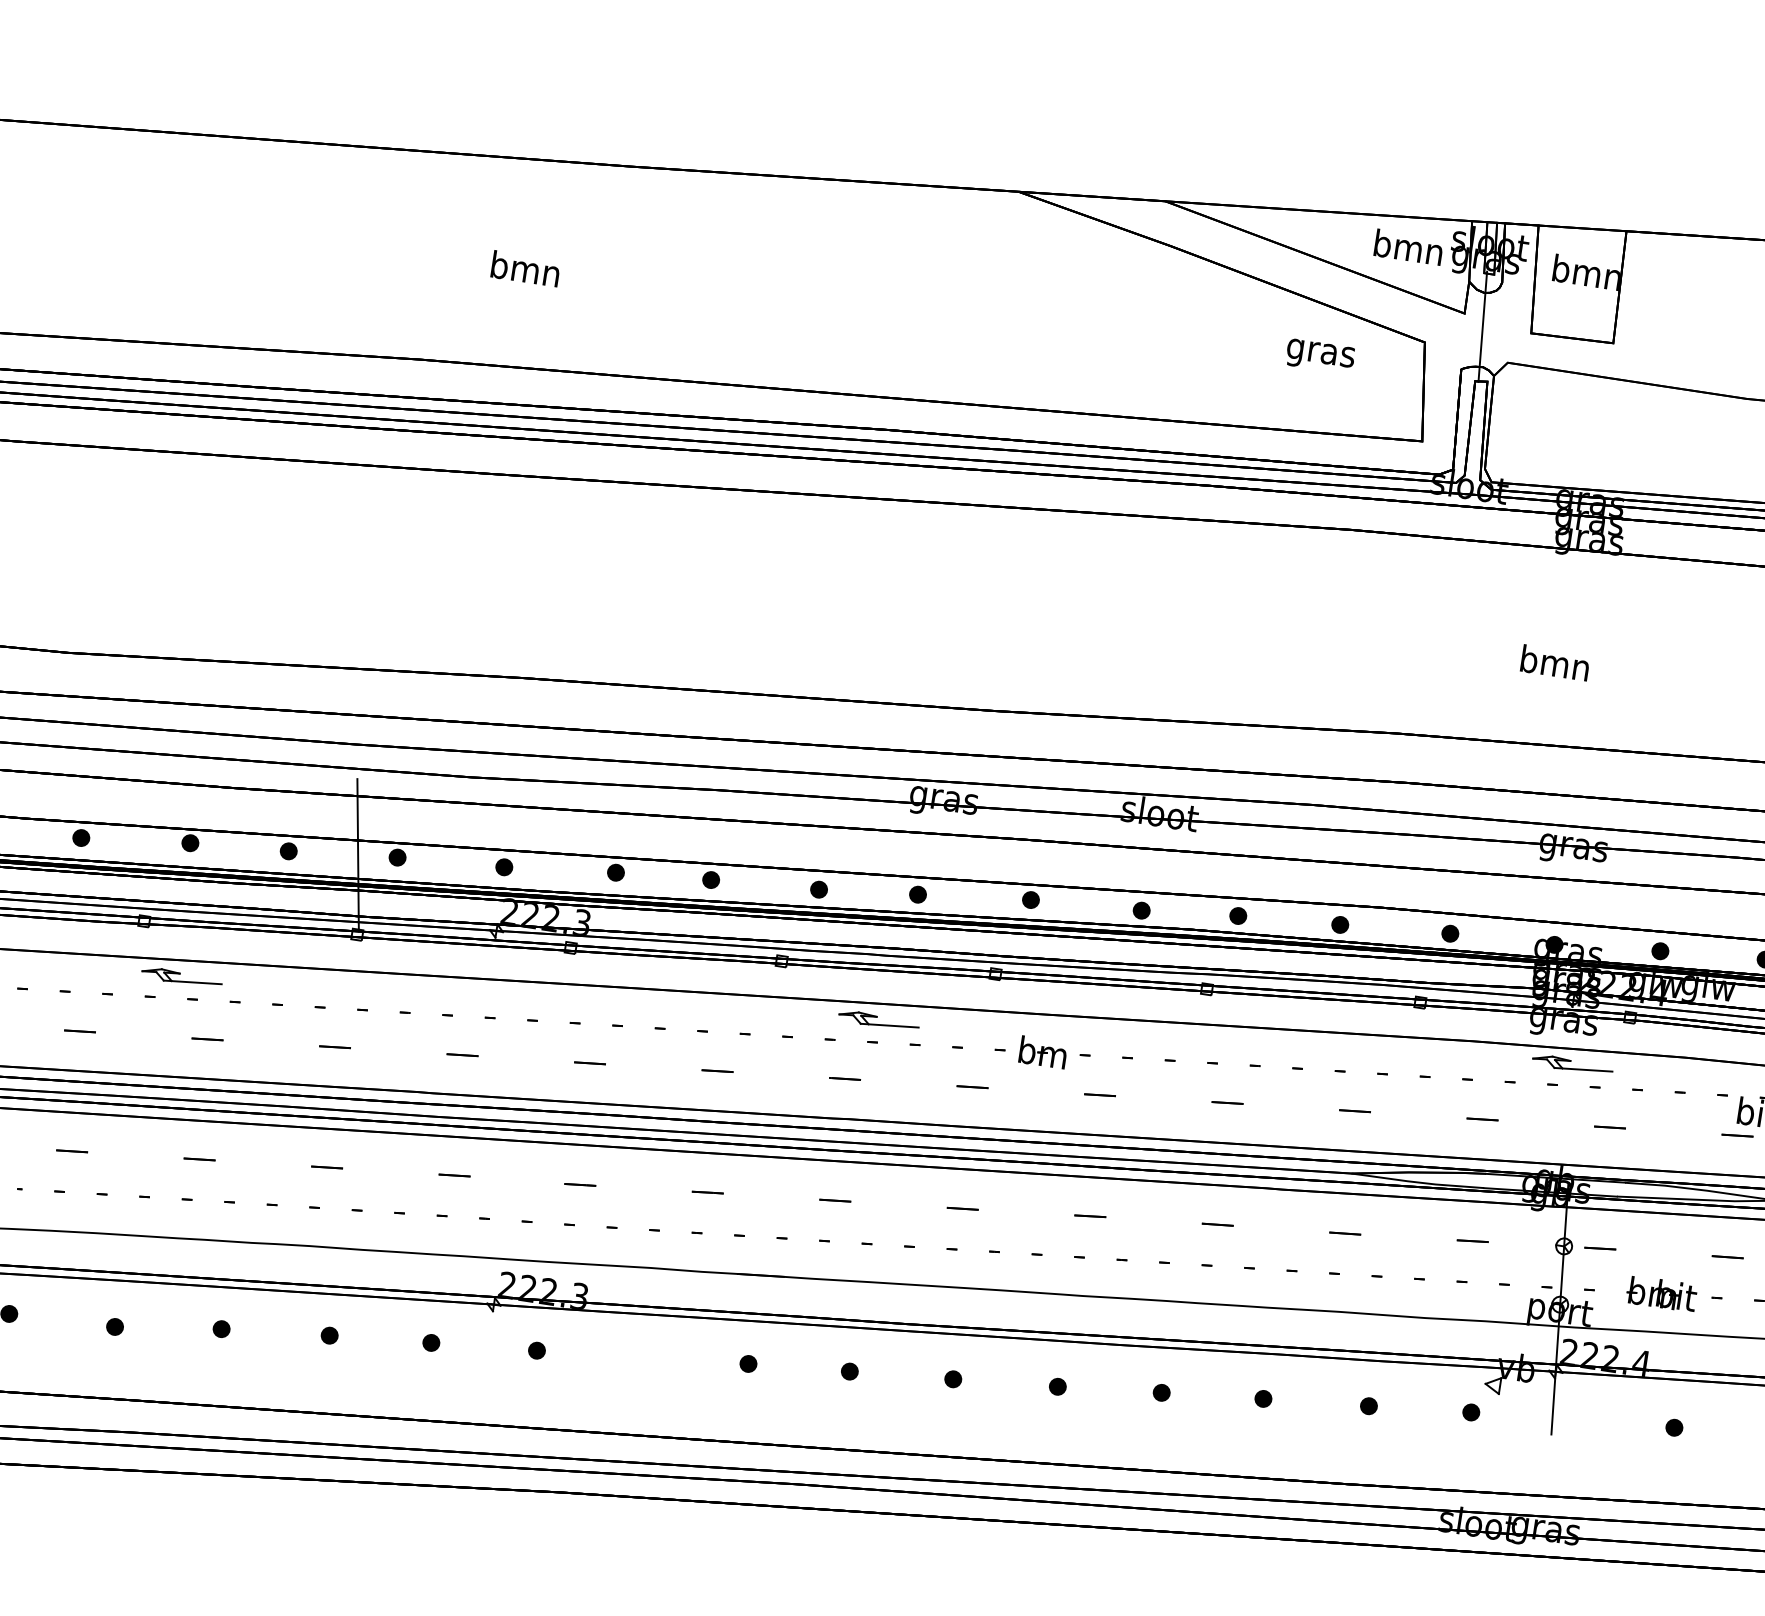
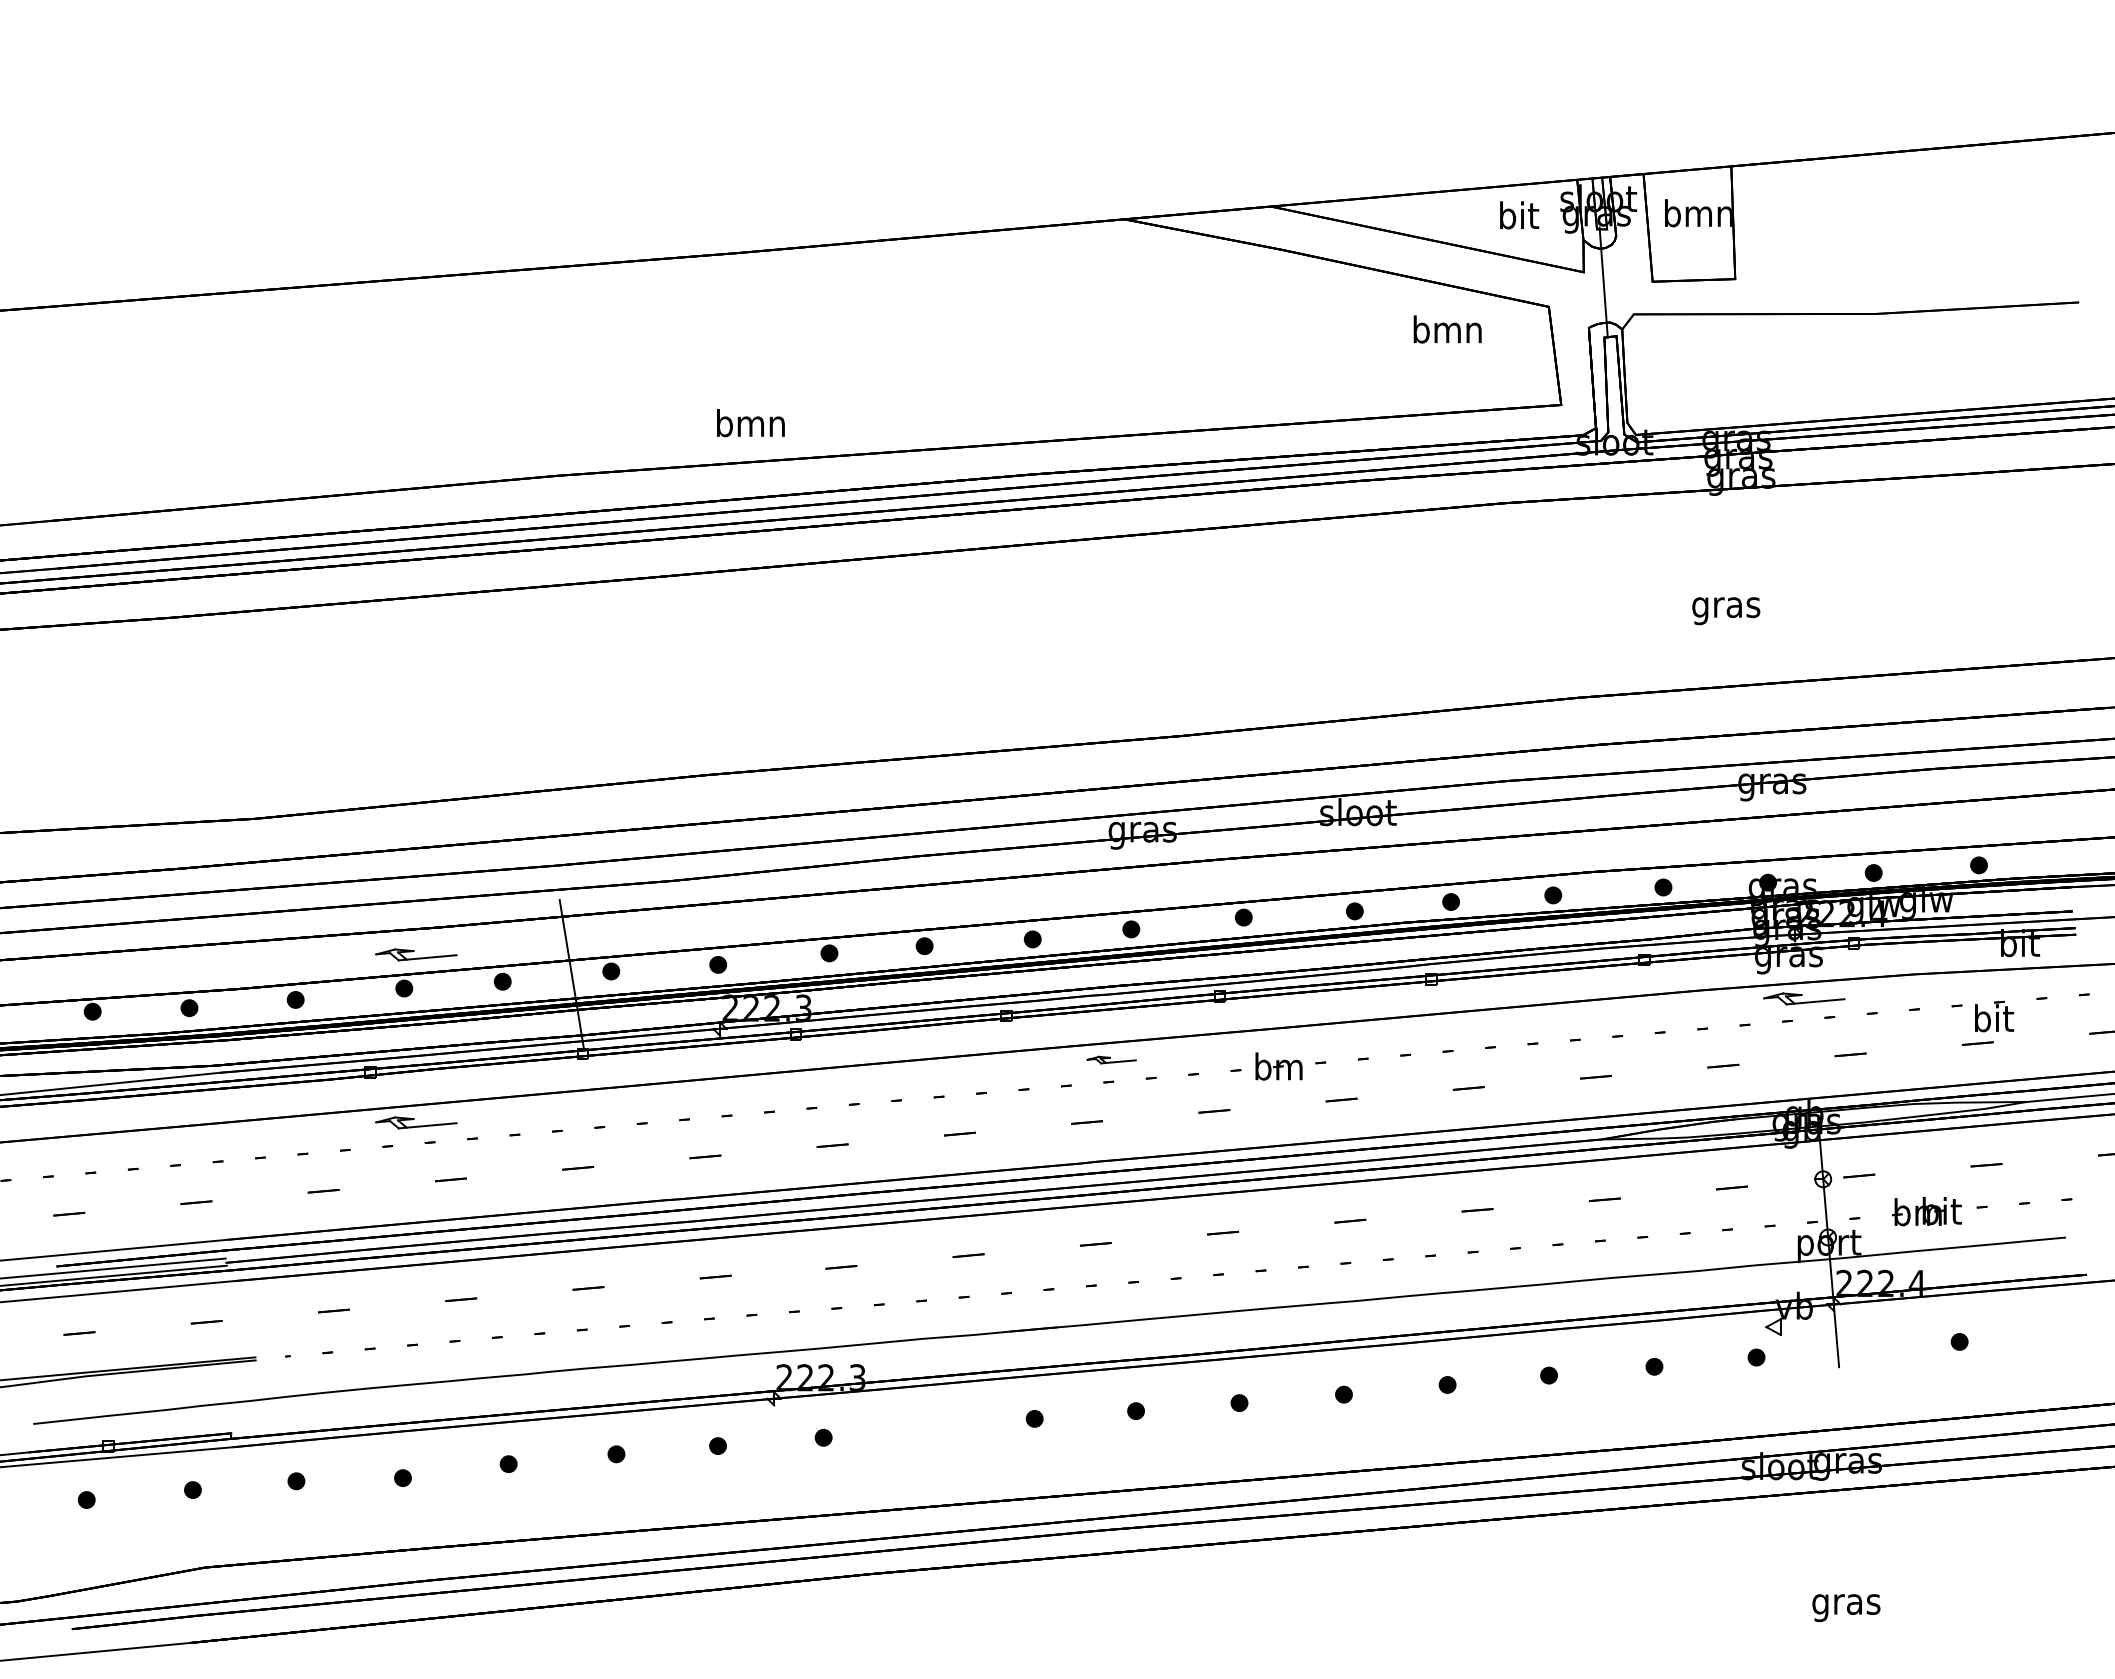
text: (1408, 247) -> (1518, 215), bmn -> bit
text: (525, 269) -> (750, 423), moved
text: (1320, 352) -> (1447, 332), gras -> bmn
text: (1555, 666) -> (1726, 607), bmn -> gras
part: (207, 811) -> (416, 954), added
part: (878, 1020) -> (1111, 1059), size x0.6

